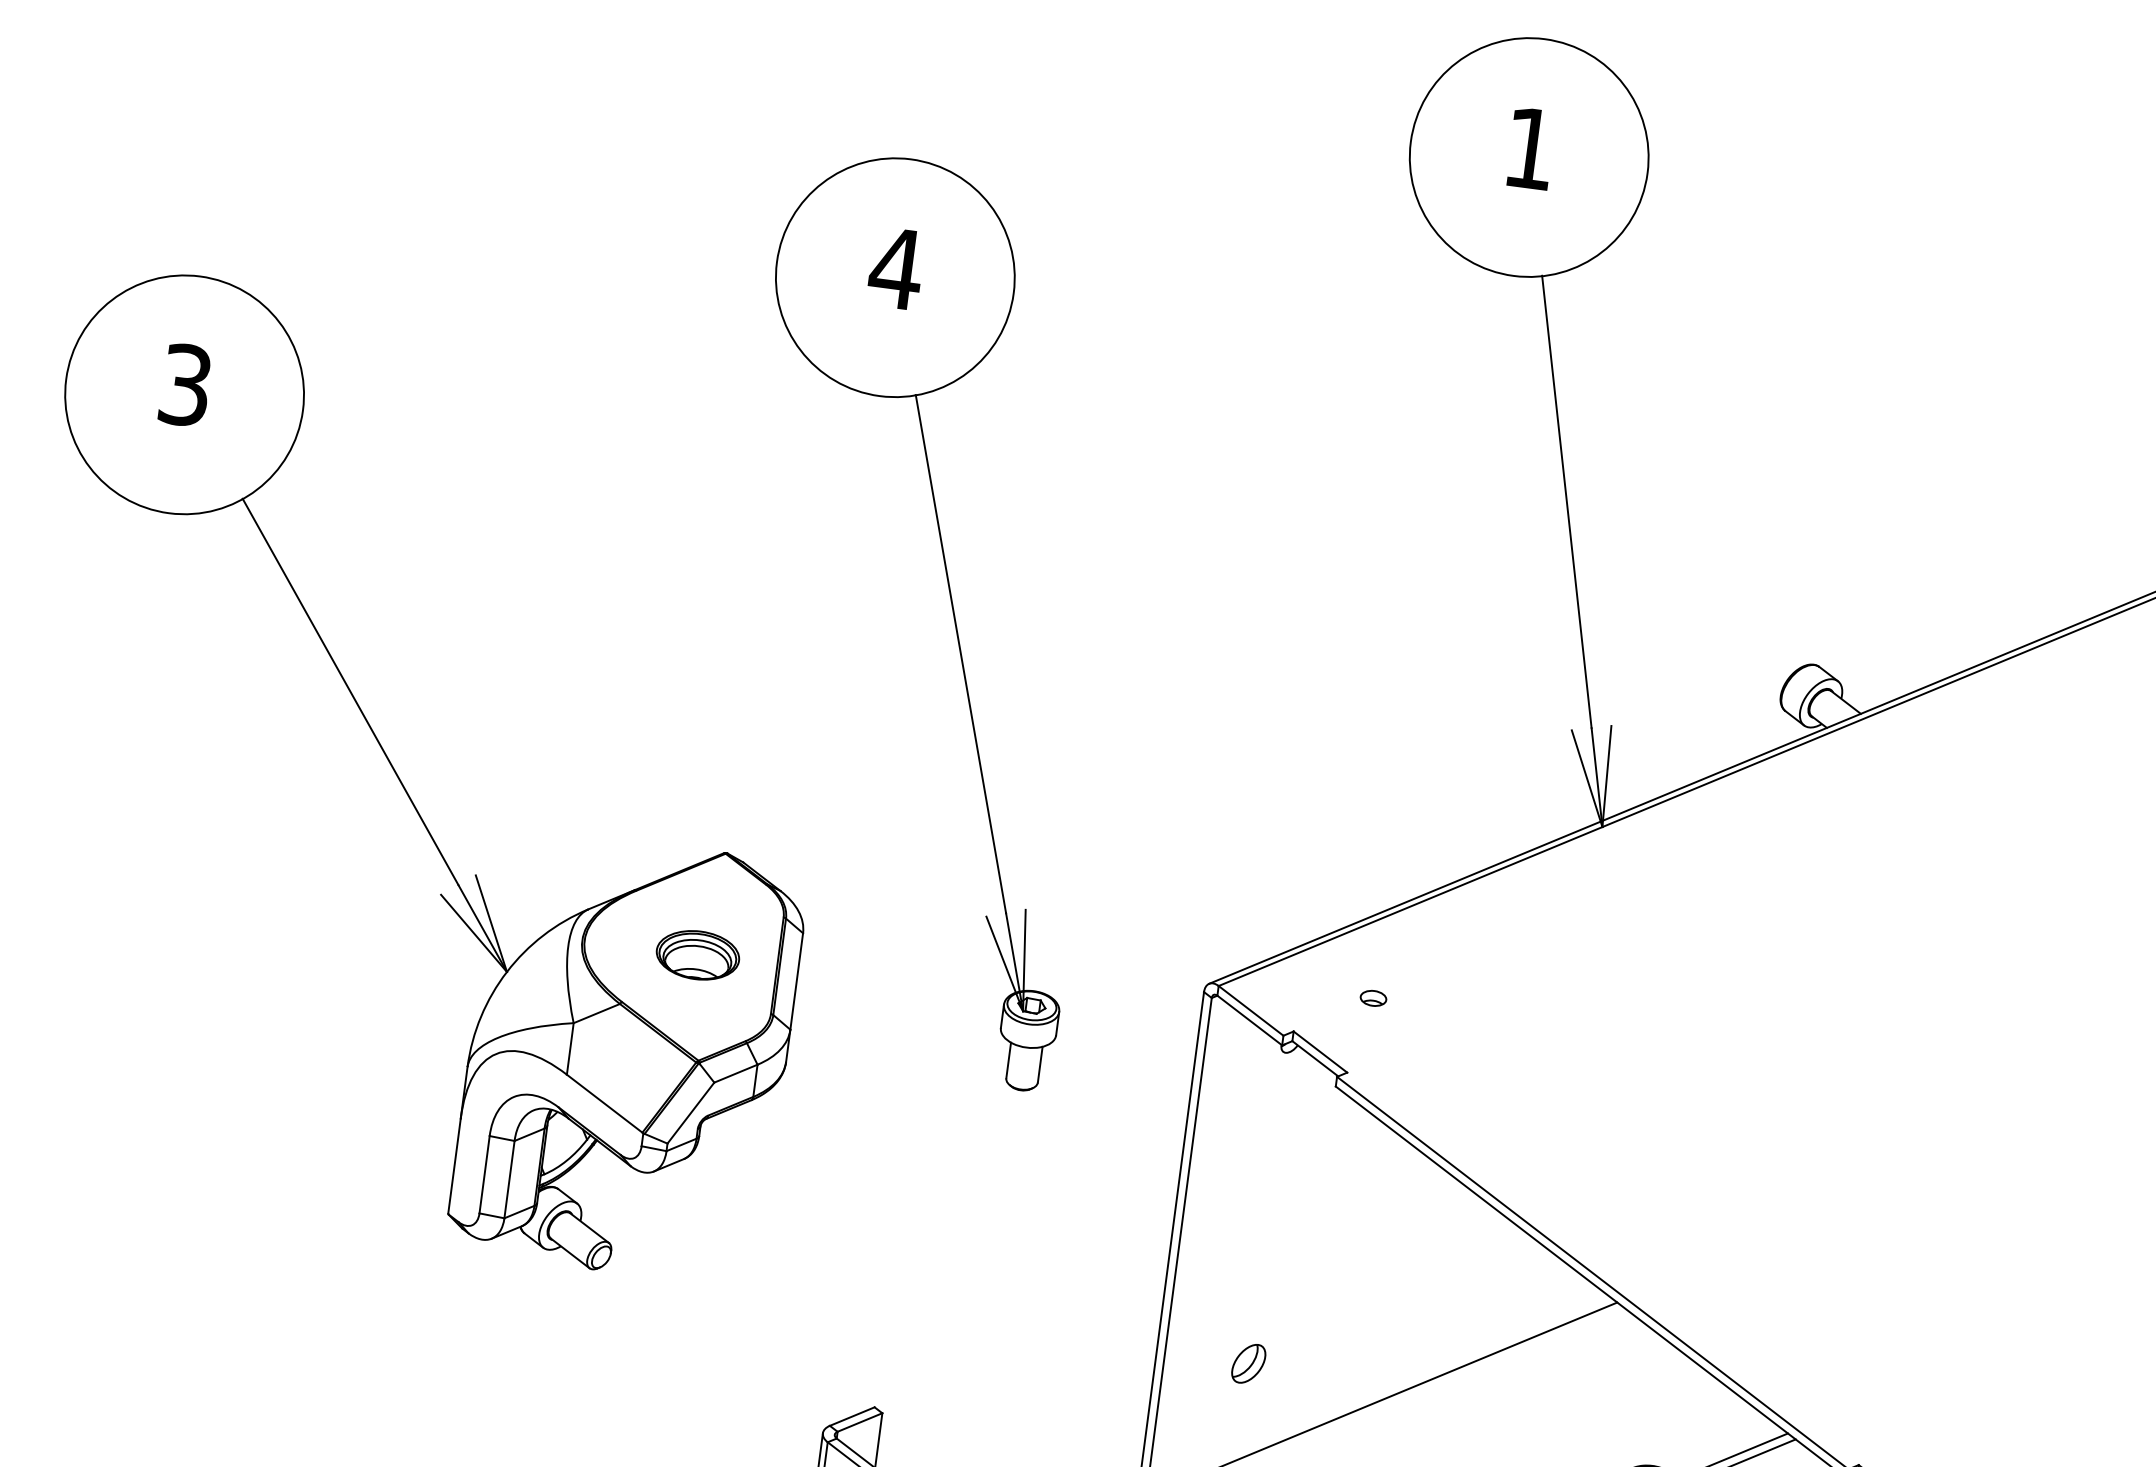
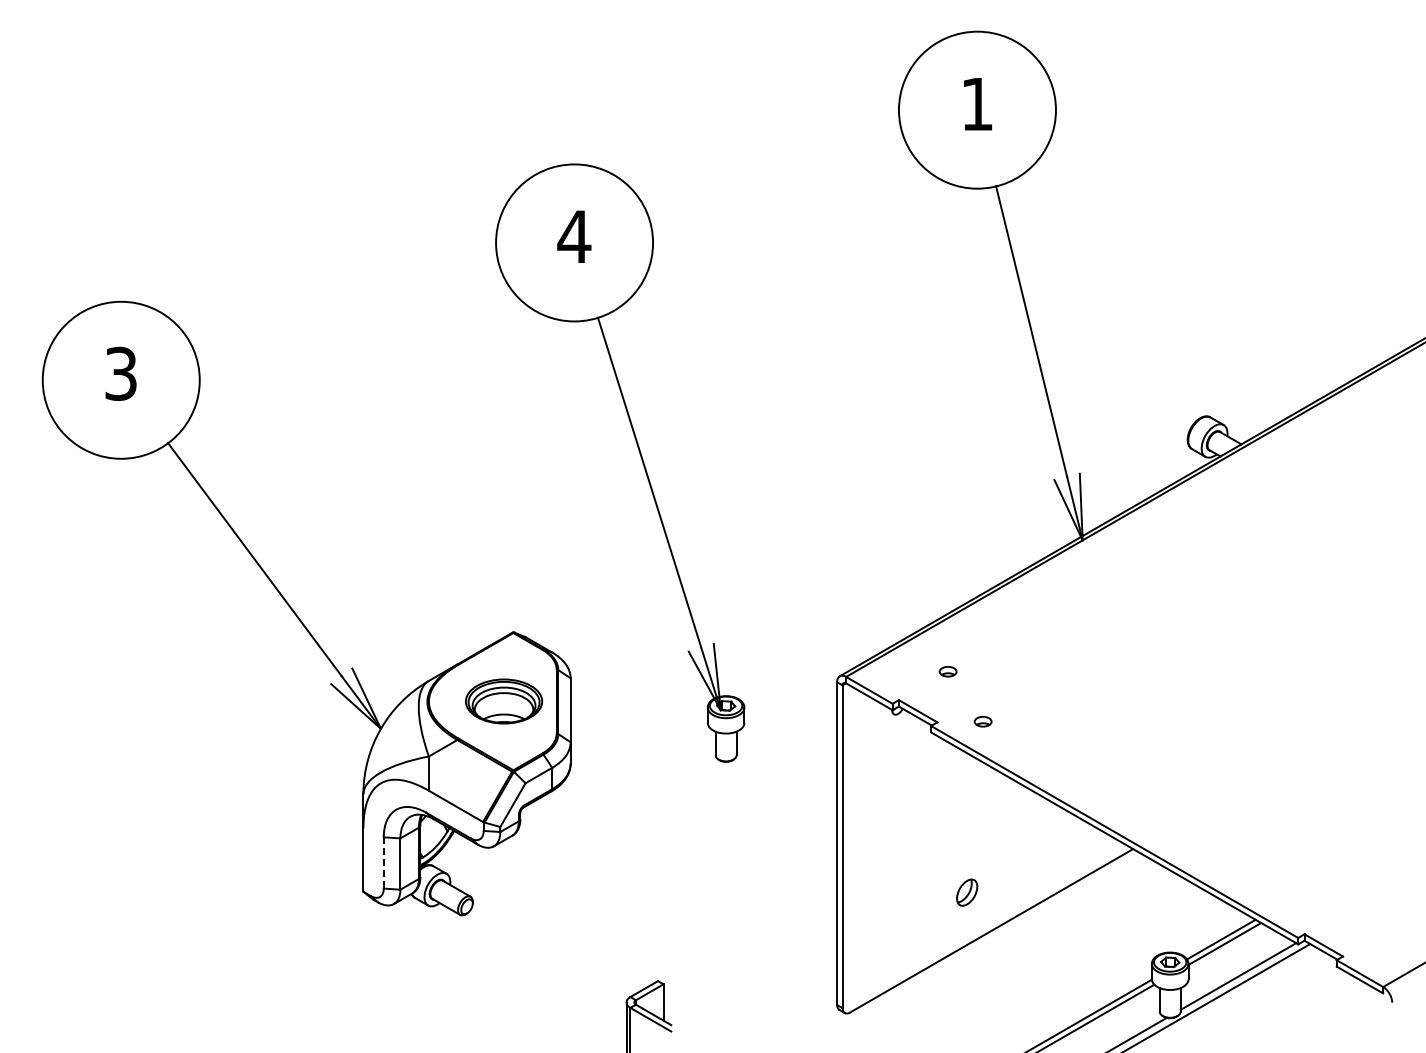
part: (697, 955) -> (503, 701), size x1.4
part: (1415, 1080) -> (982, 721), added
line: (484, 1173) -> (383, 862), solid -> dashed
part: (1249, 1363) -> (967, 892), moved

